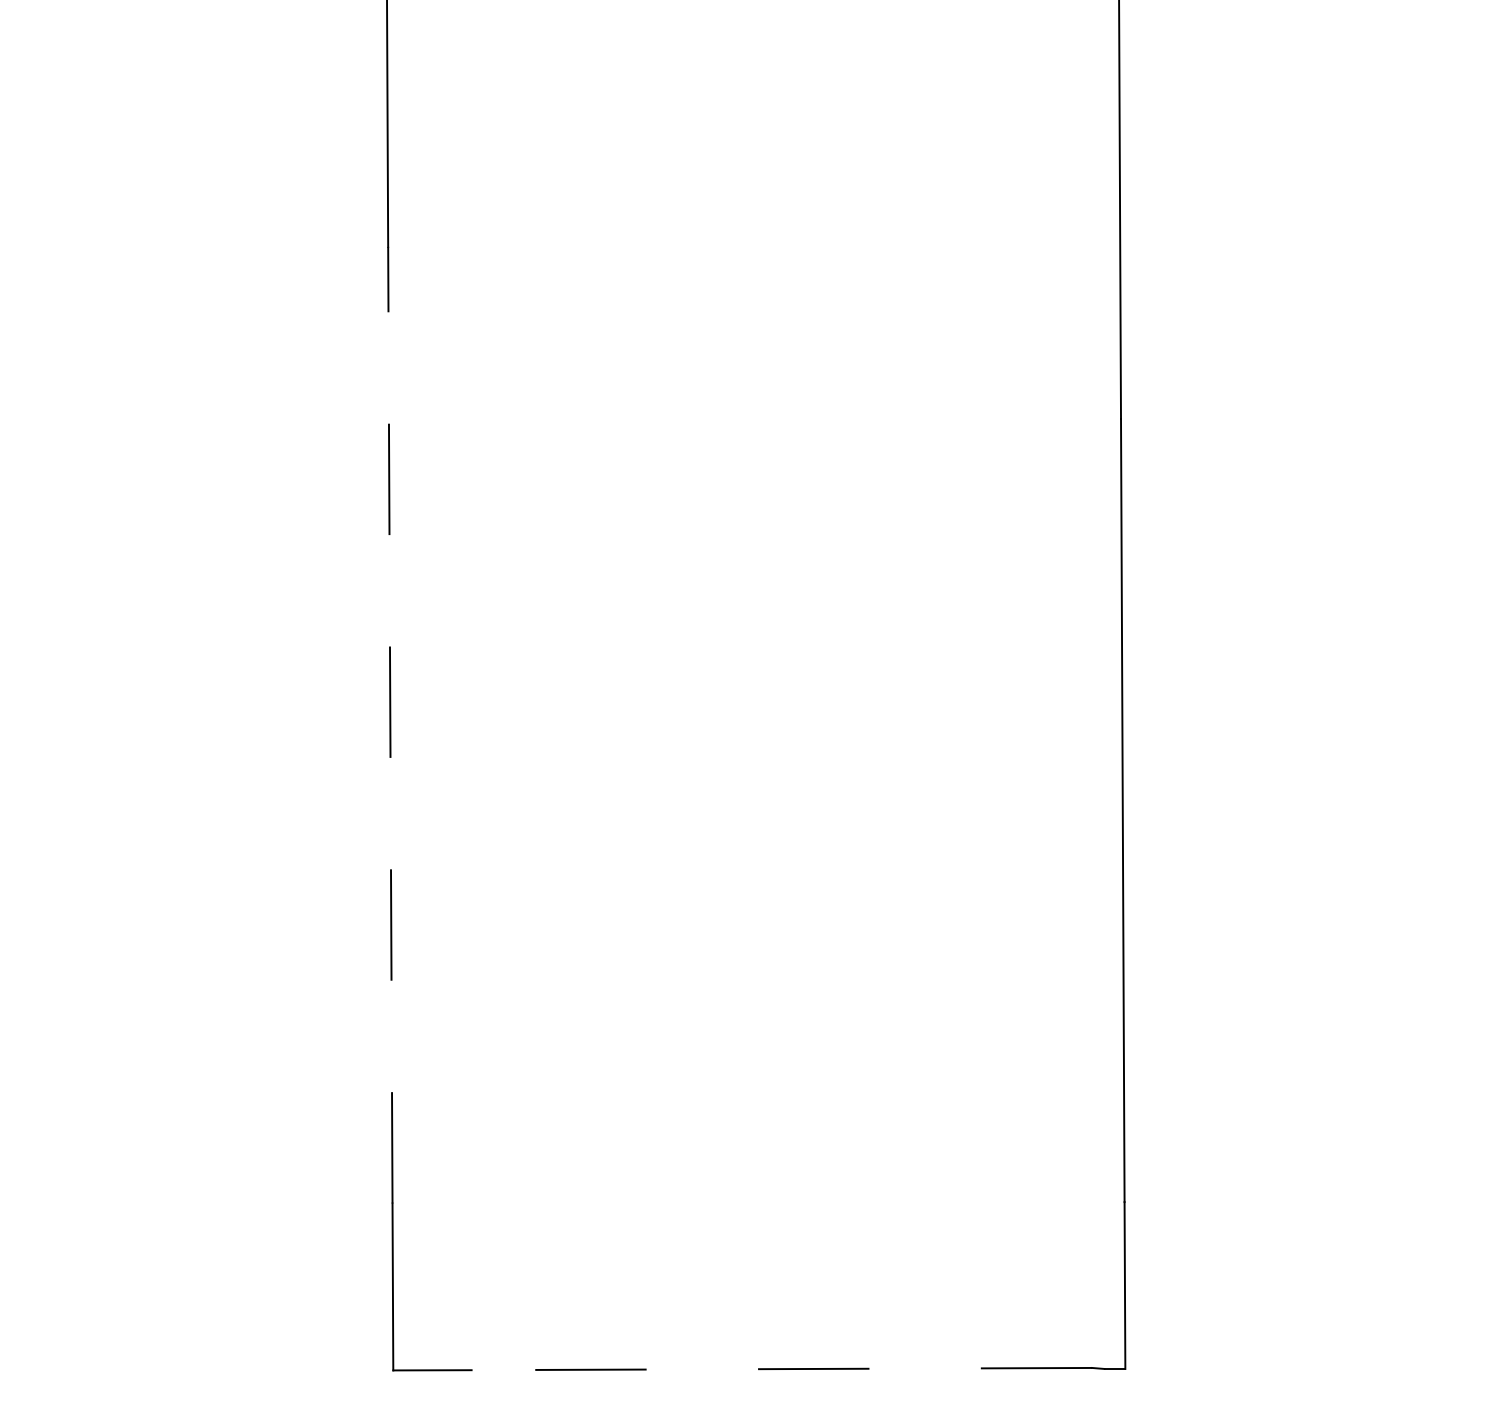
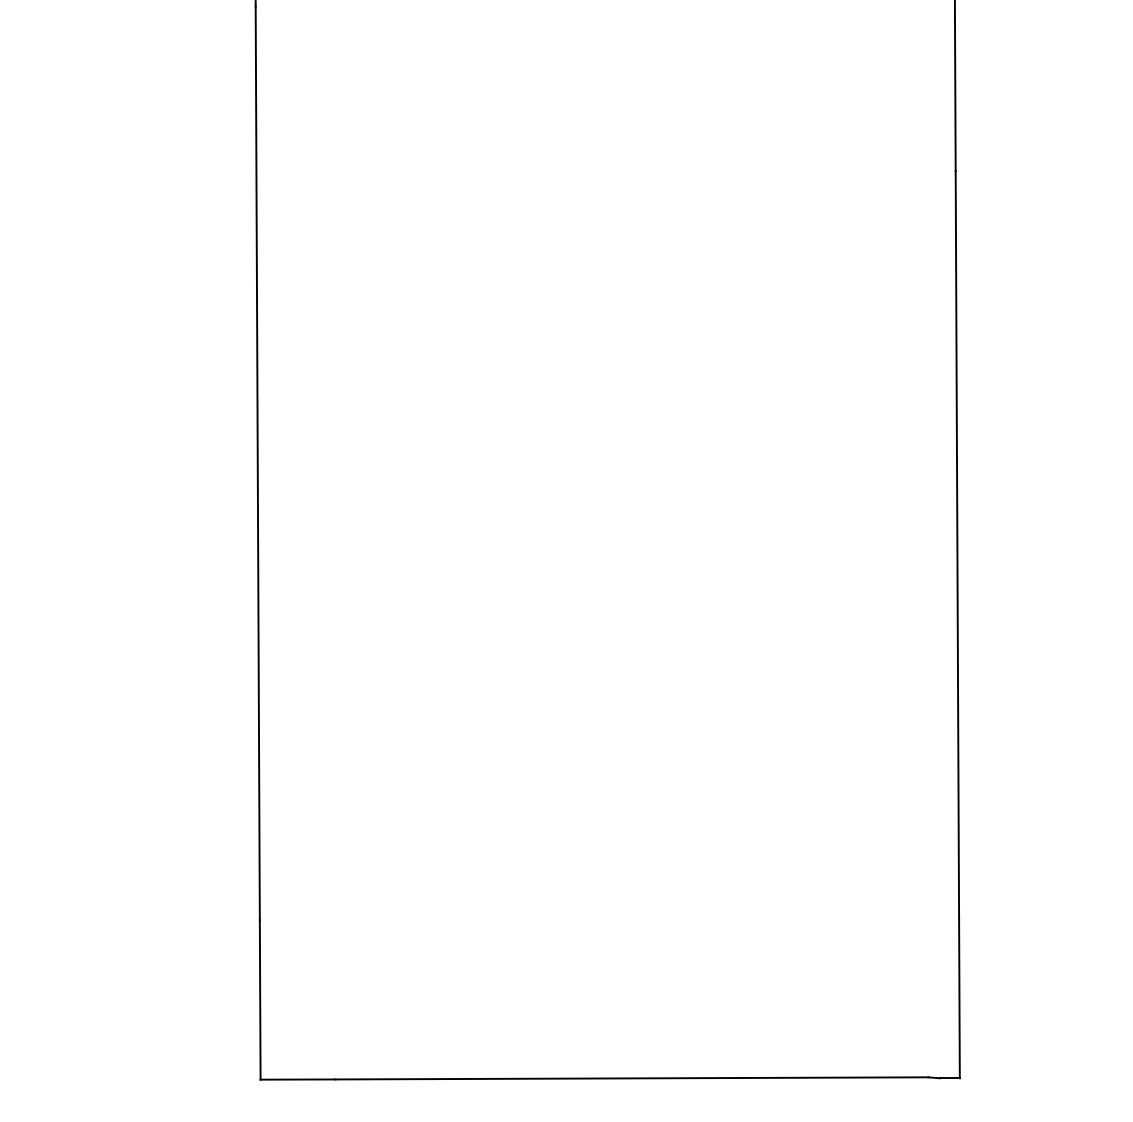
line: (390, 724) -> (257, 462), dashed -> solid
line: (781, 1369) -> (631, 1078), dashed -> solid

